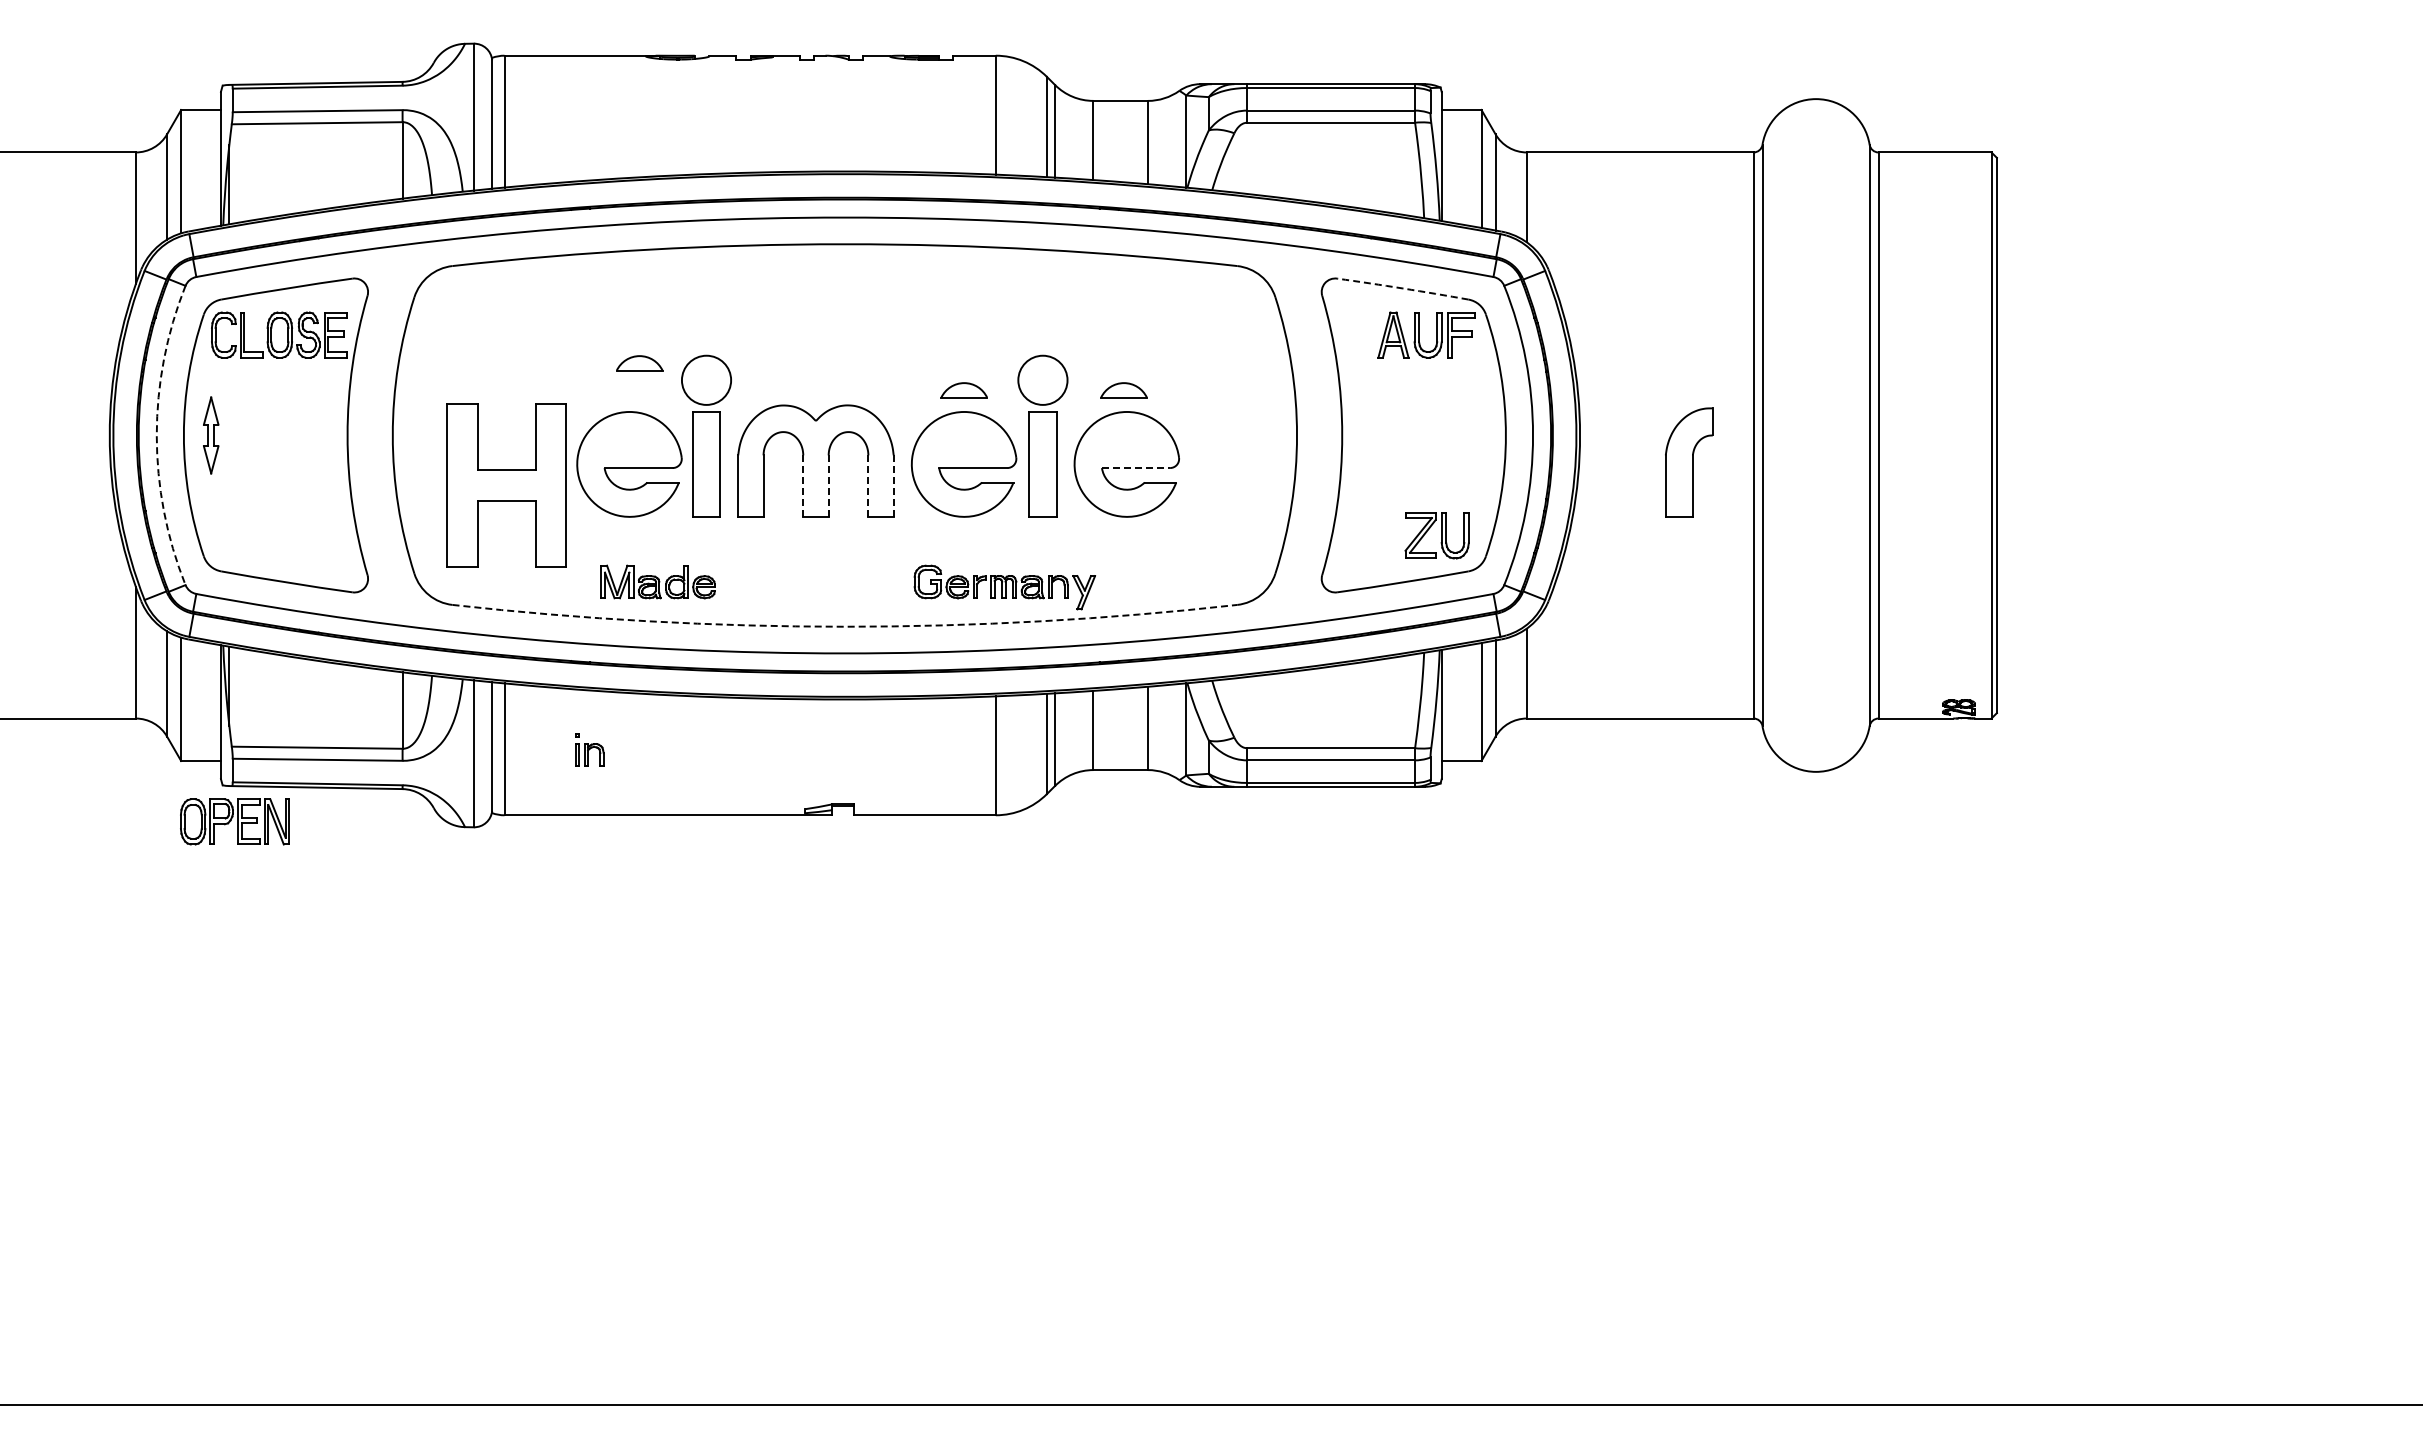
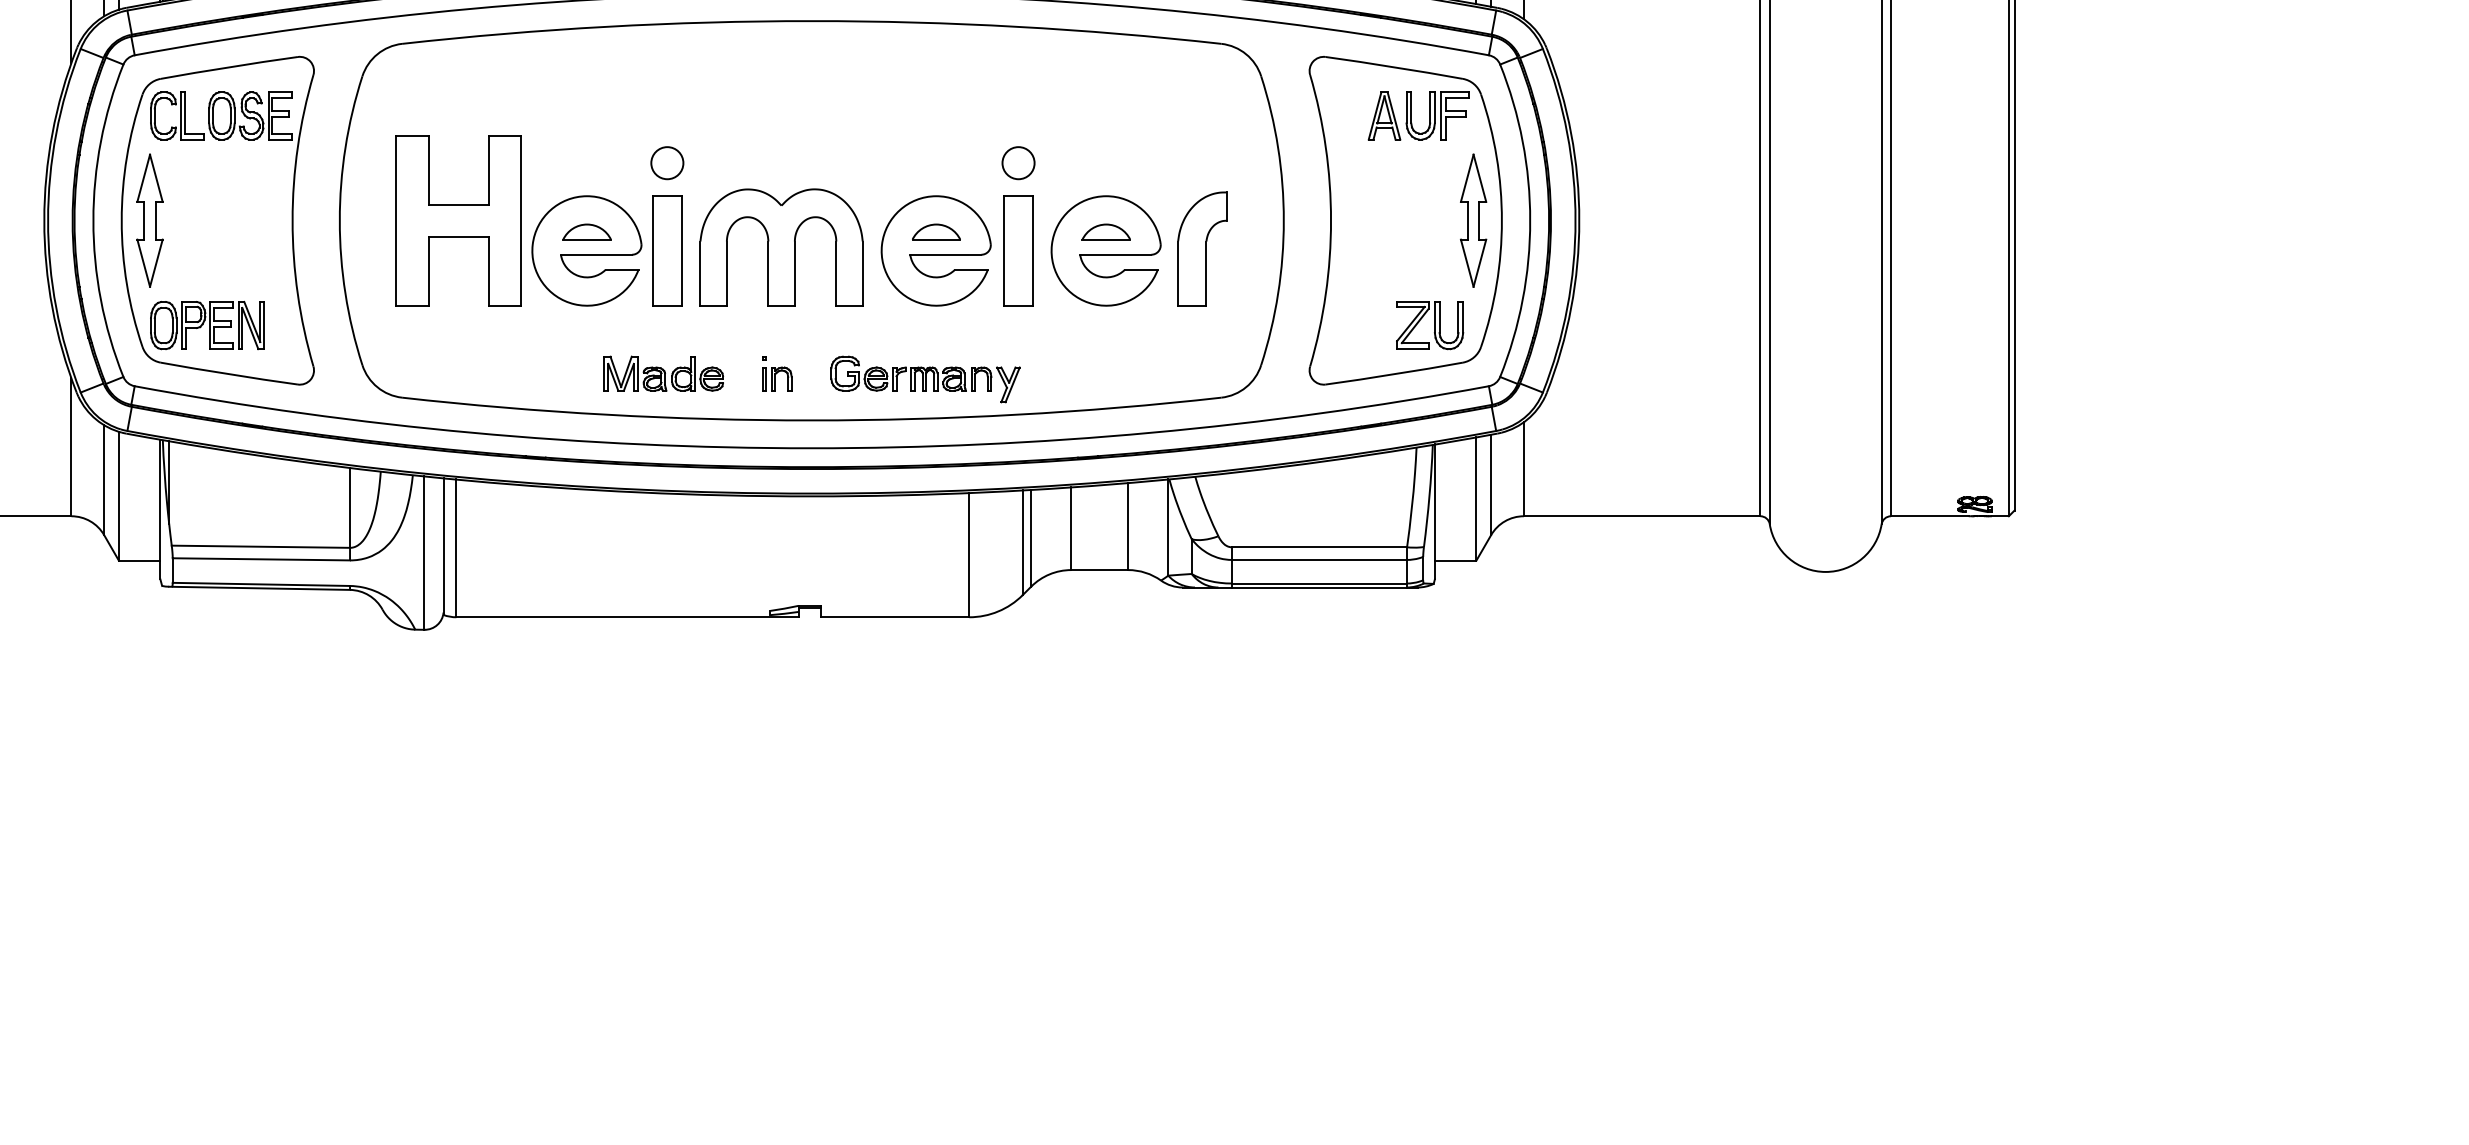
arc: (1402, 288) -> (1393, 67), dashed -> solid
part: (639, 363) -> (586, 232), moved
circle: (706, 379) -> (667, 162), size x0.62
circle: (1042, 379) -> (1018, 162), size x0.62
part: (963, 390) -> (935, 232), moved
part: (1123, 390) -> (1105, 232), moved
arc: (156, 435) -> (93, 220), dashed -> solid
part: (211, 435) -> (150, 220), size x1.67
part: (1478, 435) -> (1473, 220), added
part: (1689, 462) -> (1202, 248), moved
line: (1136, 468) -> (1116, 255), dashed -> solid
part: (506, 485) -> (458, 220), moved
line: (803, 486) -> (768, 274), dashed -> solid
line: (828, 486) -> (794, 274), dashed -> solid
line: (868, 486) -> (836, 274), dashed -> solid
line: (893, 486) -> (862, 274), dashed -> solid
part: (657, 581) -> (663, 373), moved
part: (1004, 587) -> (925, 379), moved
arc: (844, 626) -> (811, 420), dashed -> solid
part: (589, 749) -> (776, 373), moved
part: (234, 821) -> (206, 325), moved

